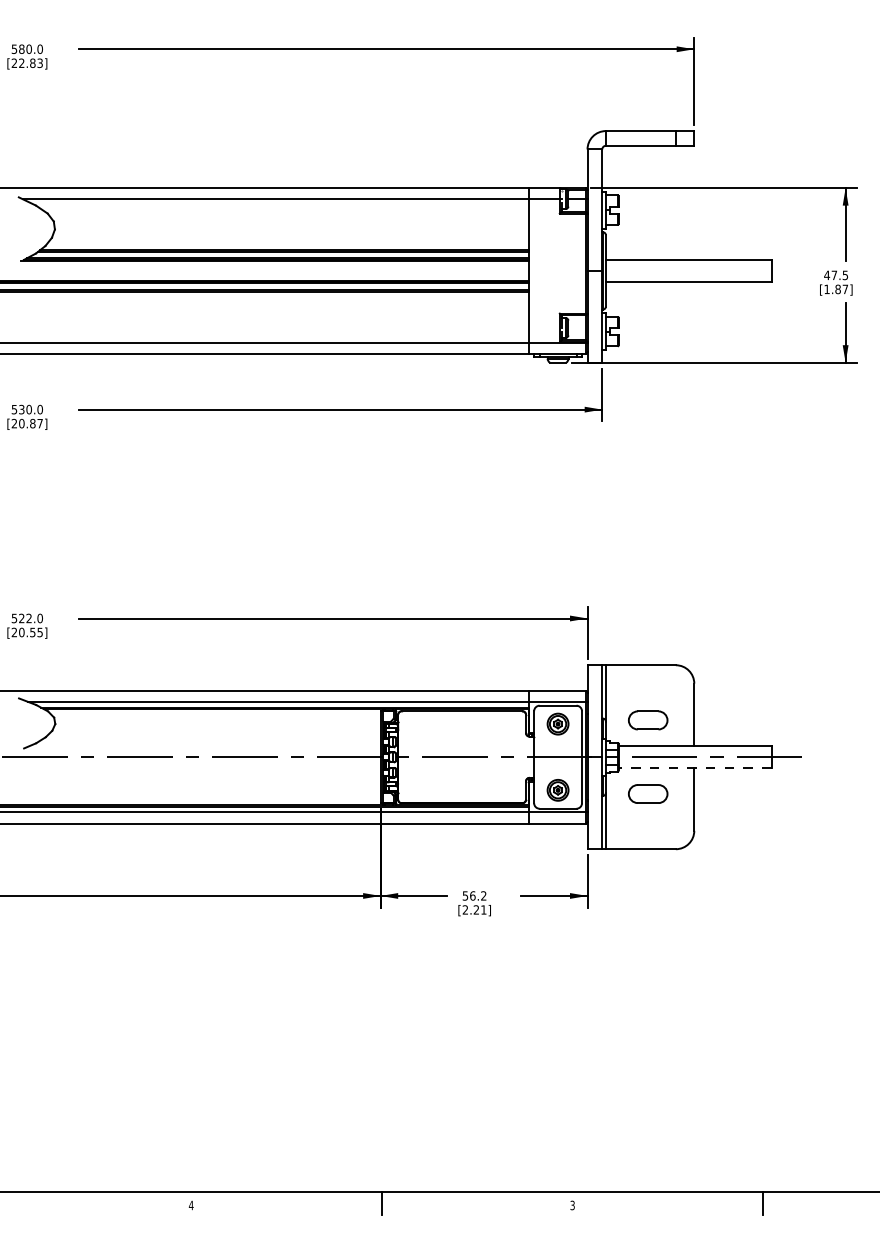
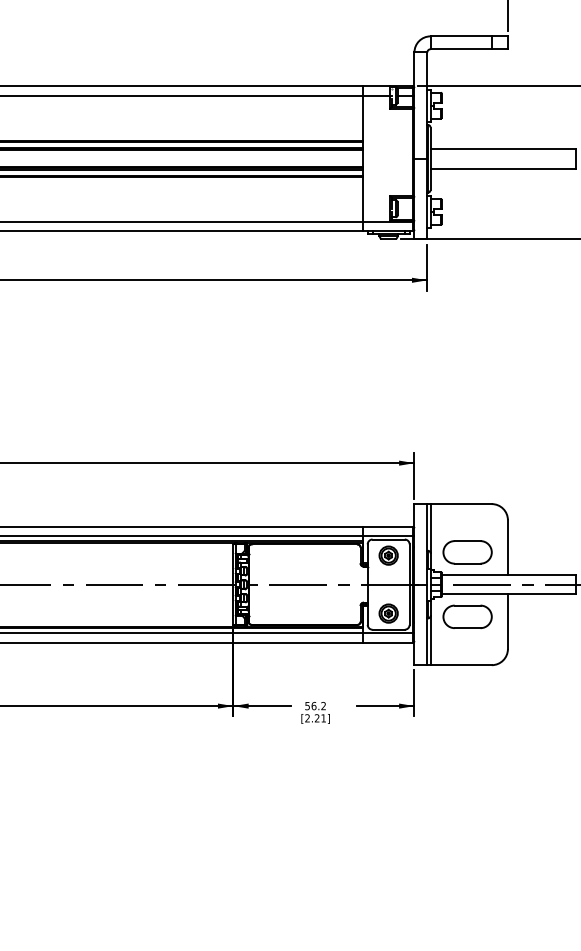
part: (647, 720) -> (466, 552), size x1.43
line: (694, 768) -> (508, 594), dashed -> solid
part: (647, 793) -> (466, 616), size x1.43

